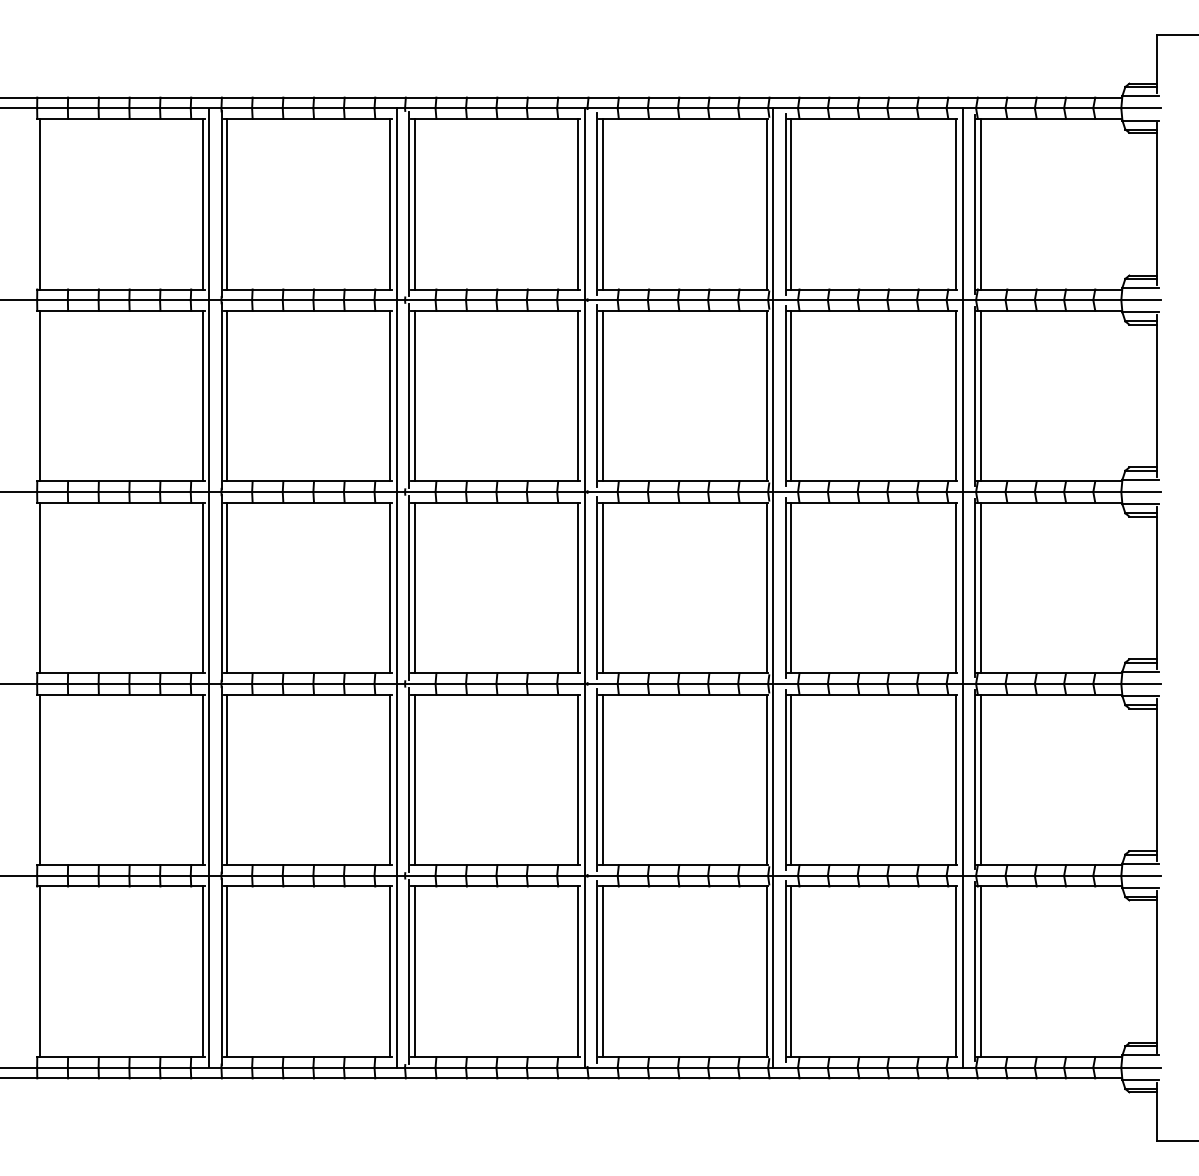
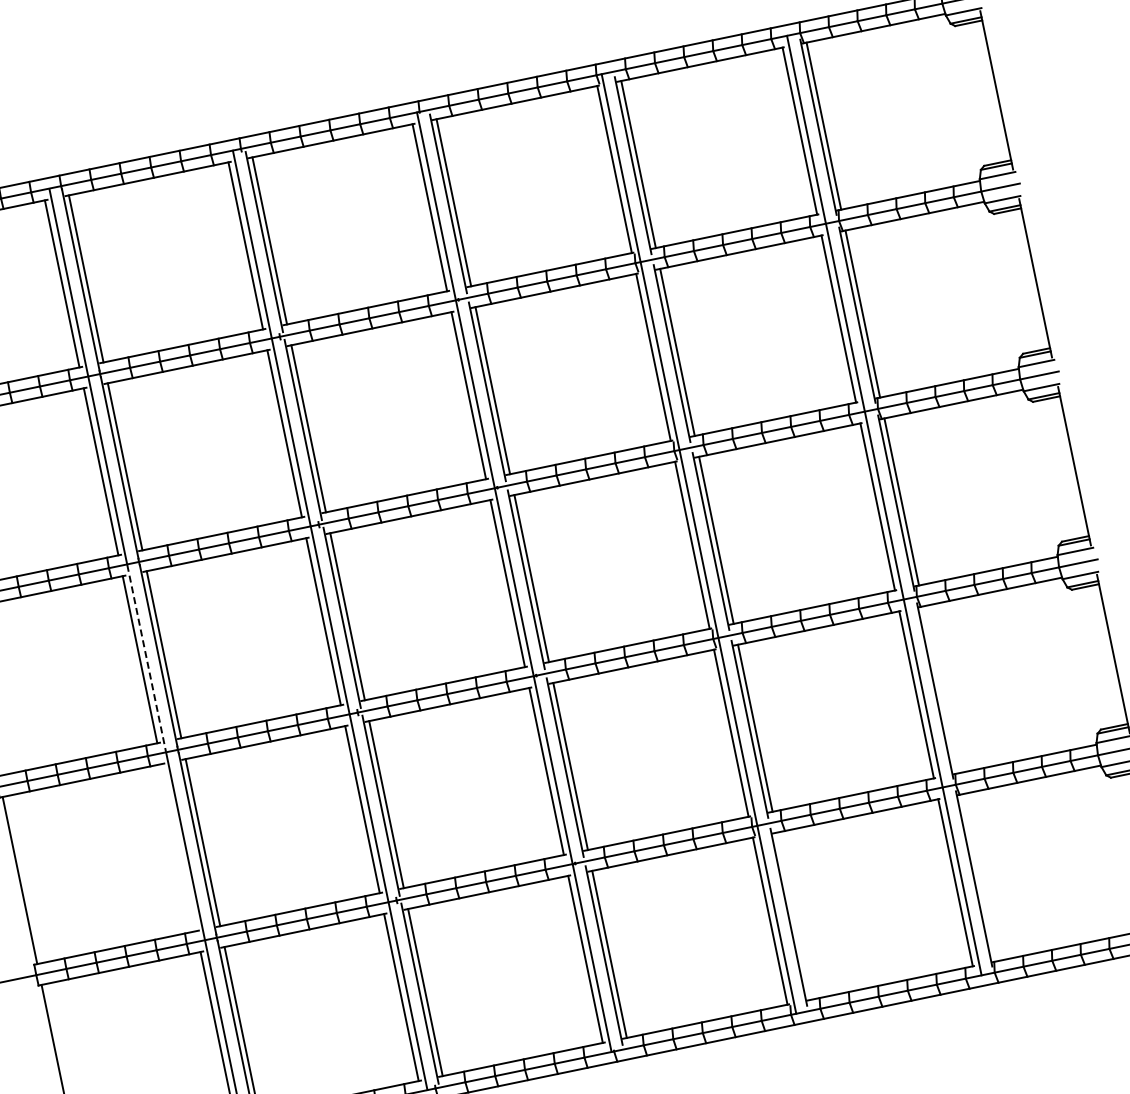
line: (209, 588) -> (146, 658), solid -> dashed
line: (202, 779) -> (178, 847), removed
line: (980, 779) -> (940, 689), removed
line: (791, 971) -> (794, 915), removed
line: (980, 971) -> (979, 877), removed

